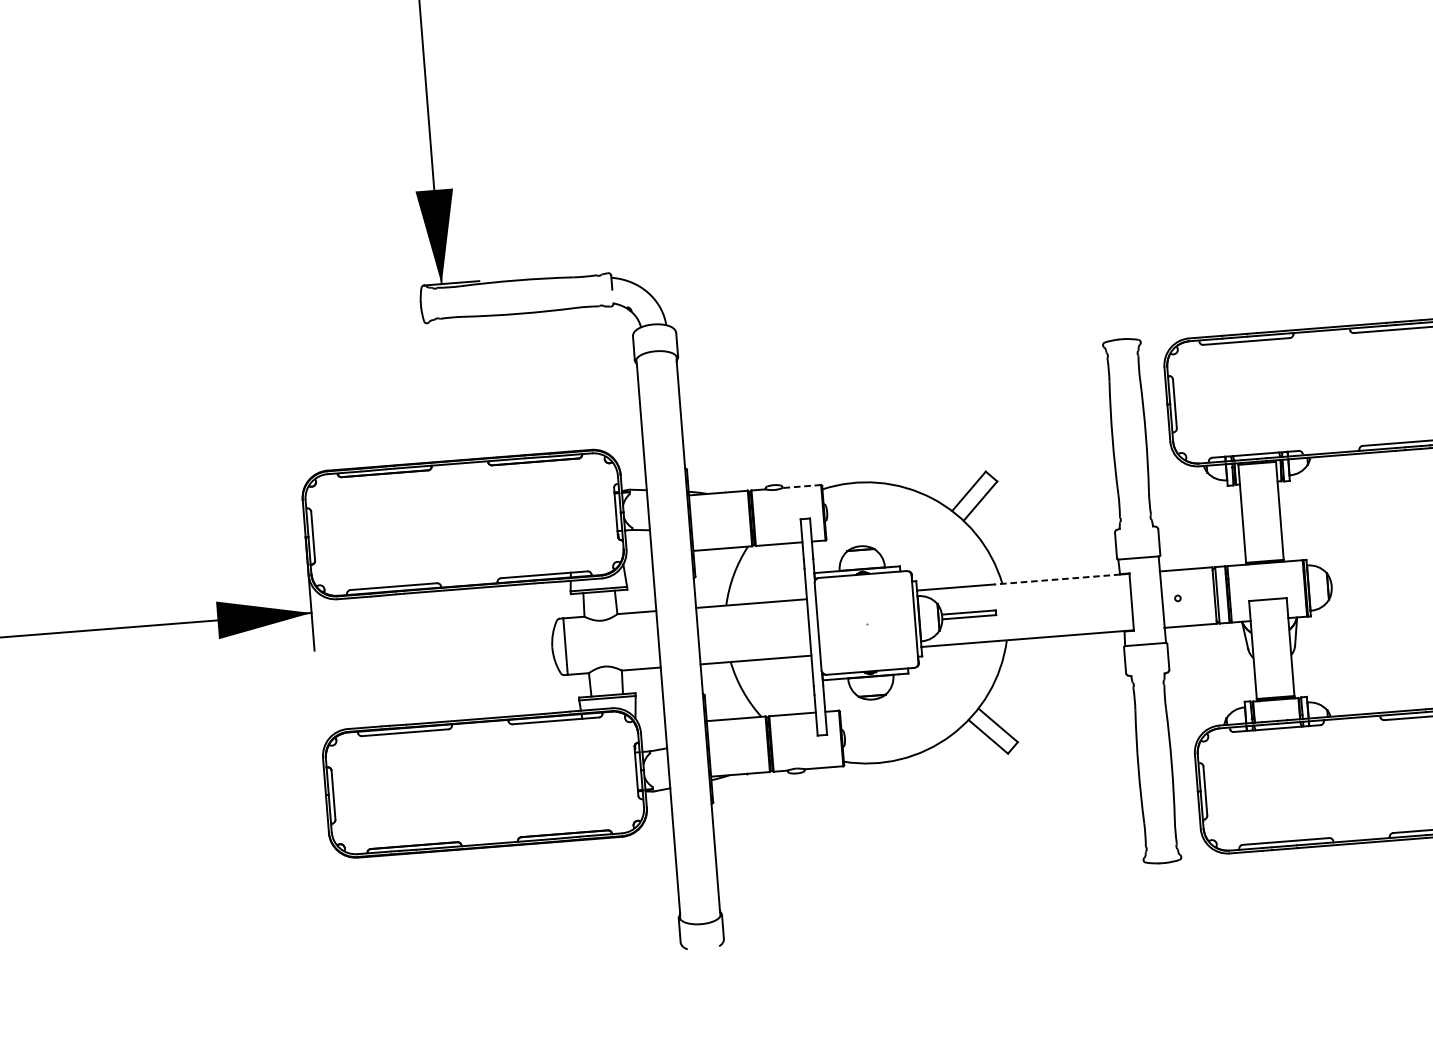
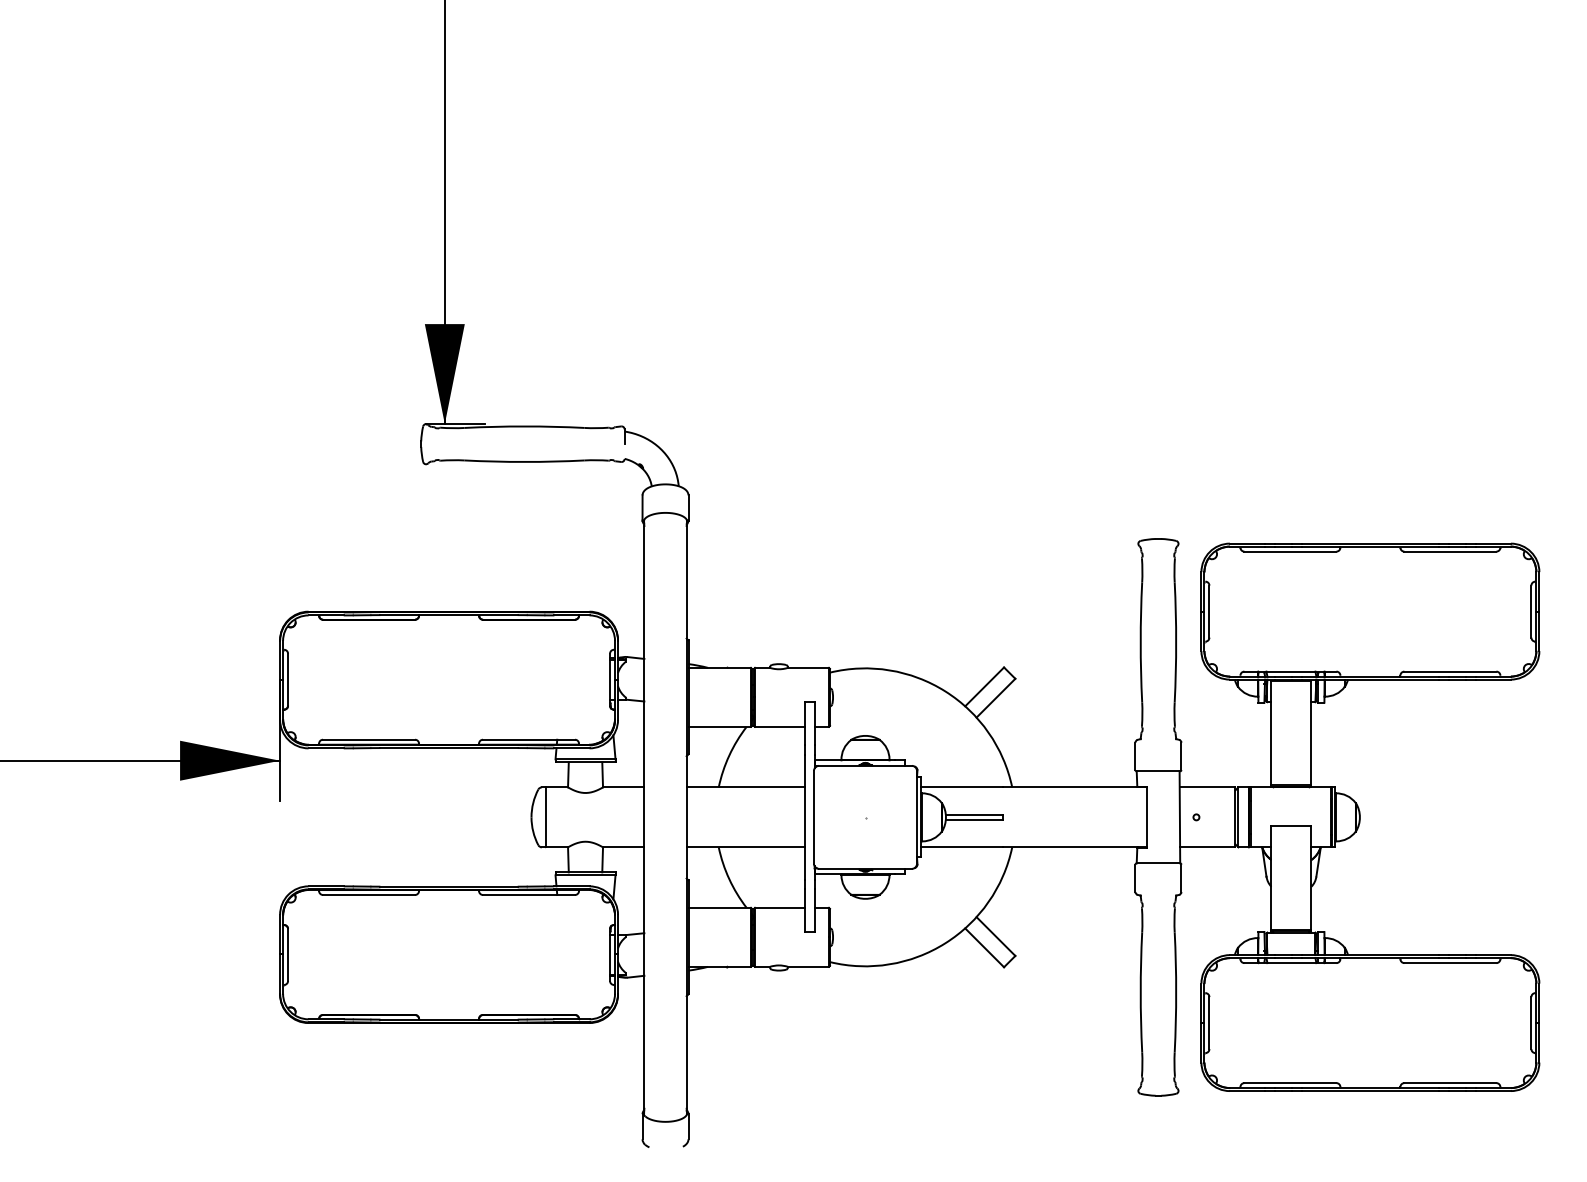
line: (801, 486) -> (808, 667), dashed -> solid
line: (1057, 579) -> (1070, 787), dashed -> solid

